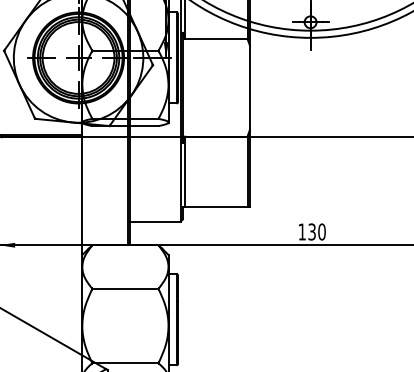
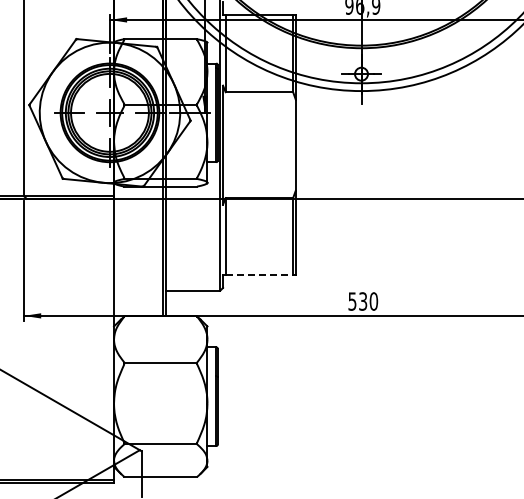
line: (216, 207) -> (259, 274), solid -> dashed
text: (302, 231) -> (352, 301), 130 -> 530

